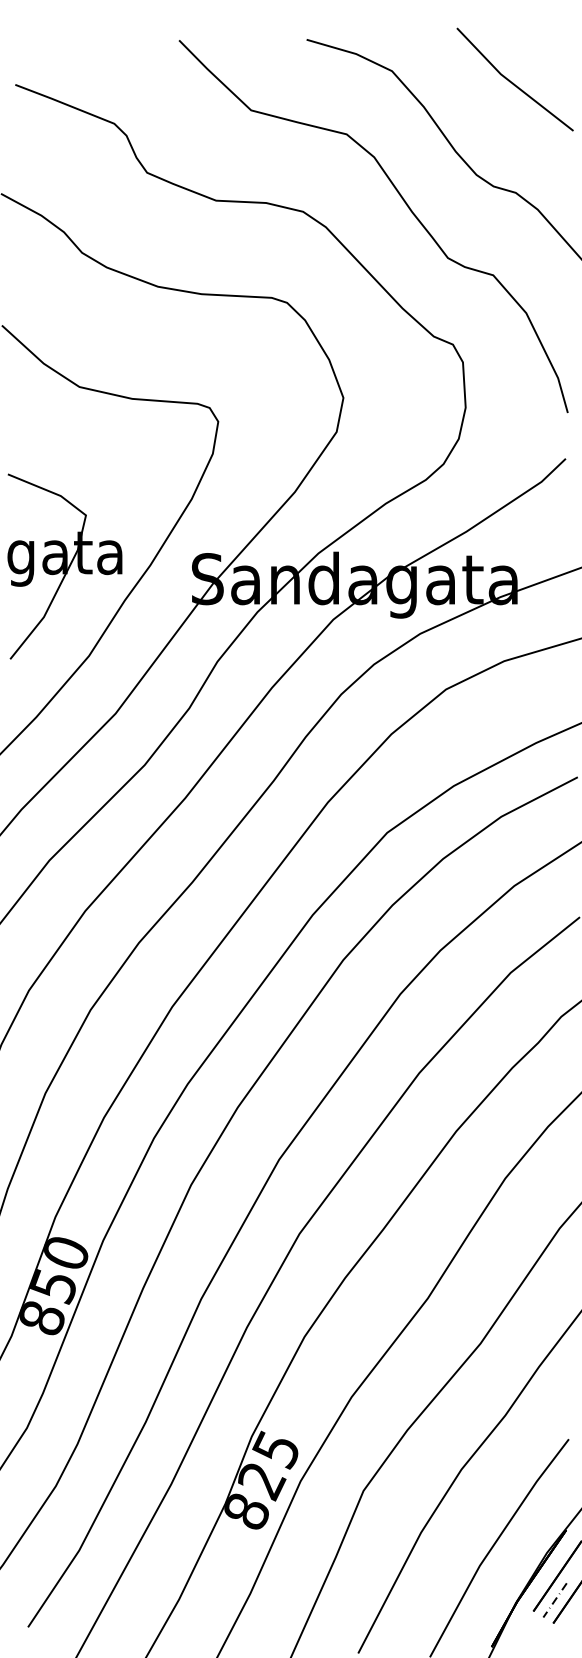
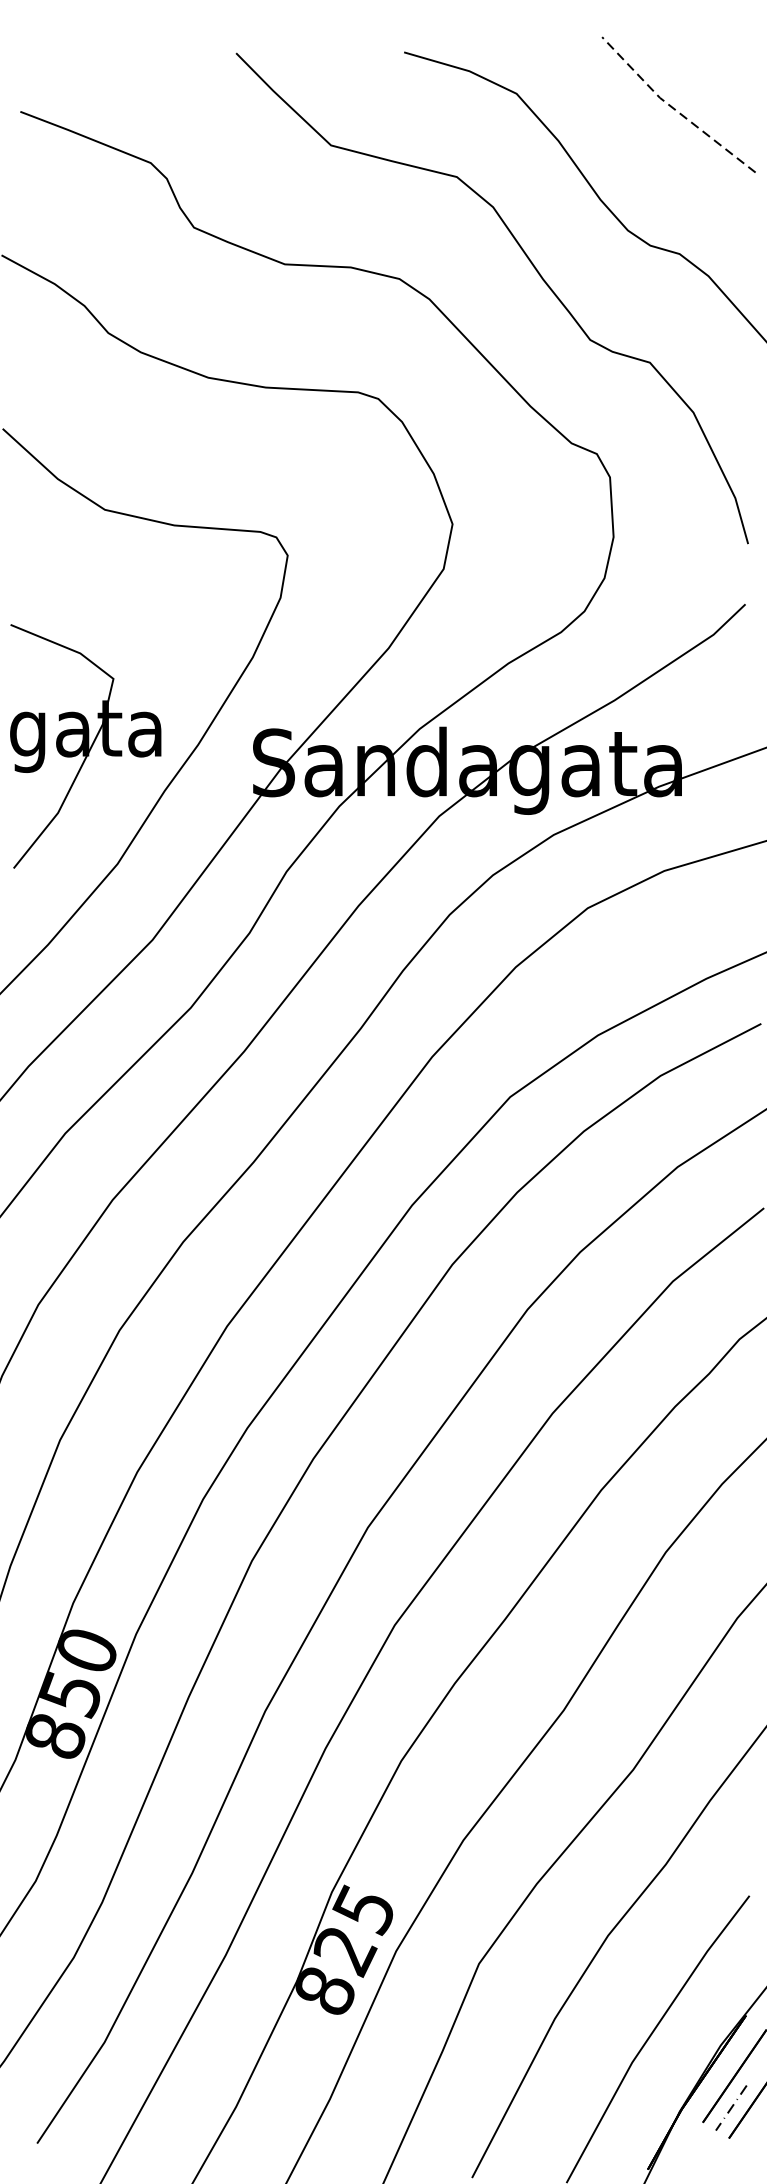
line: (511, 82) -> (673, 108), solid -> dashed

